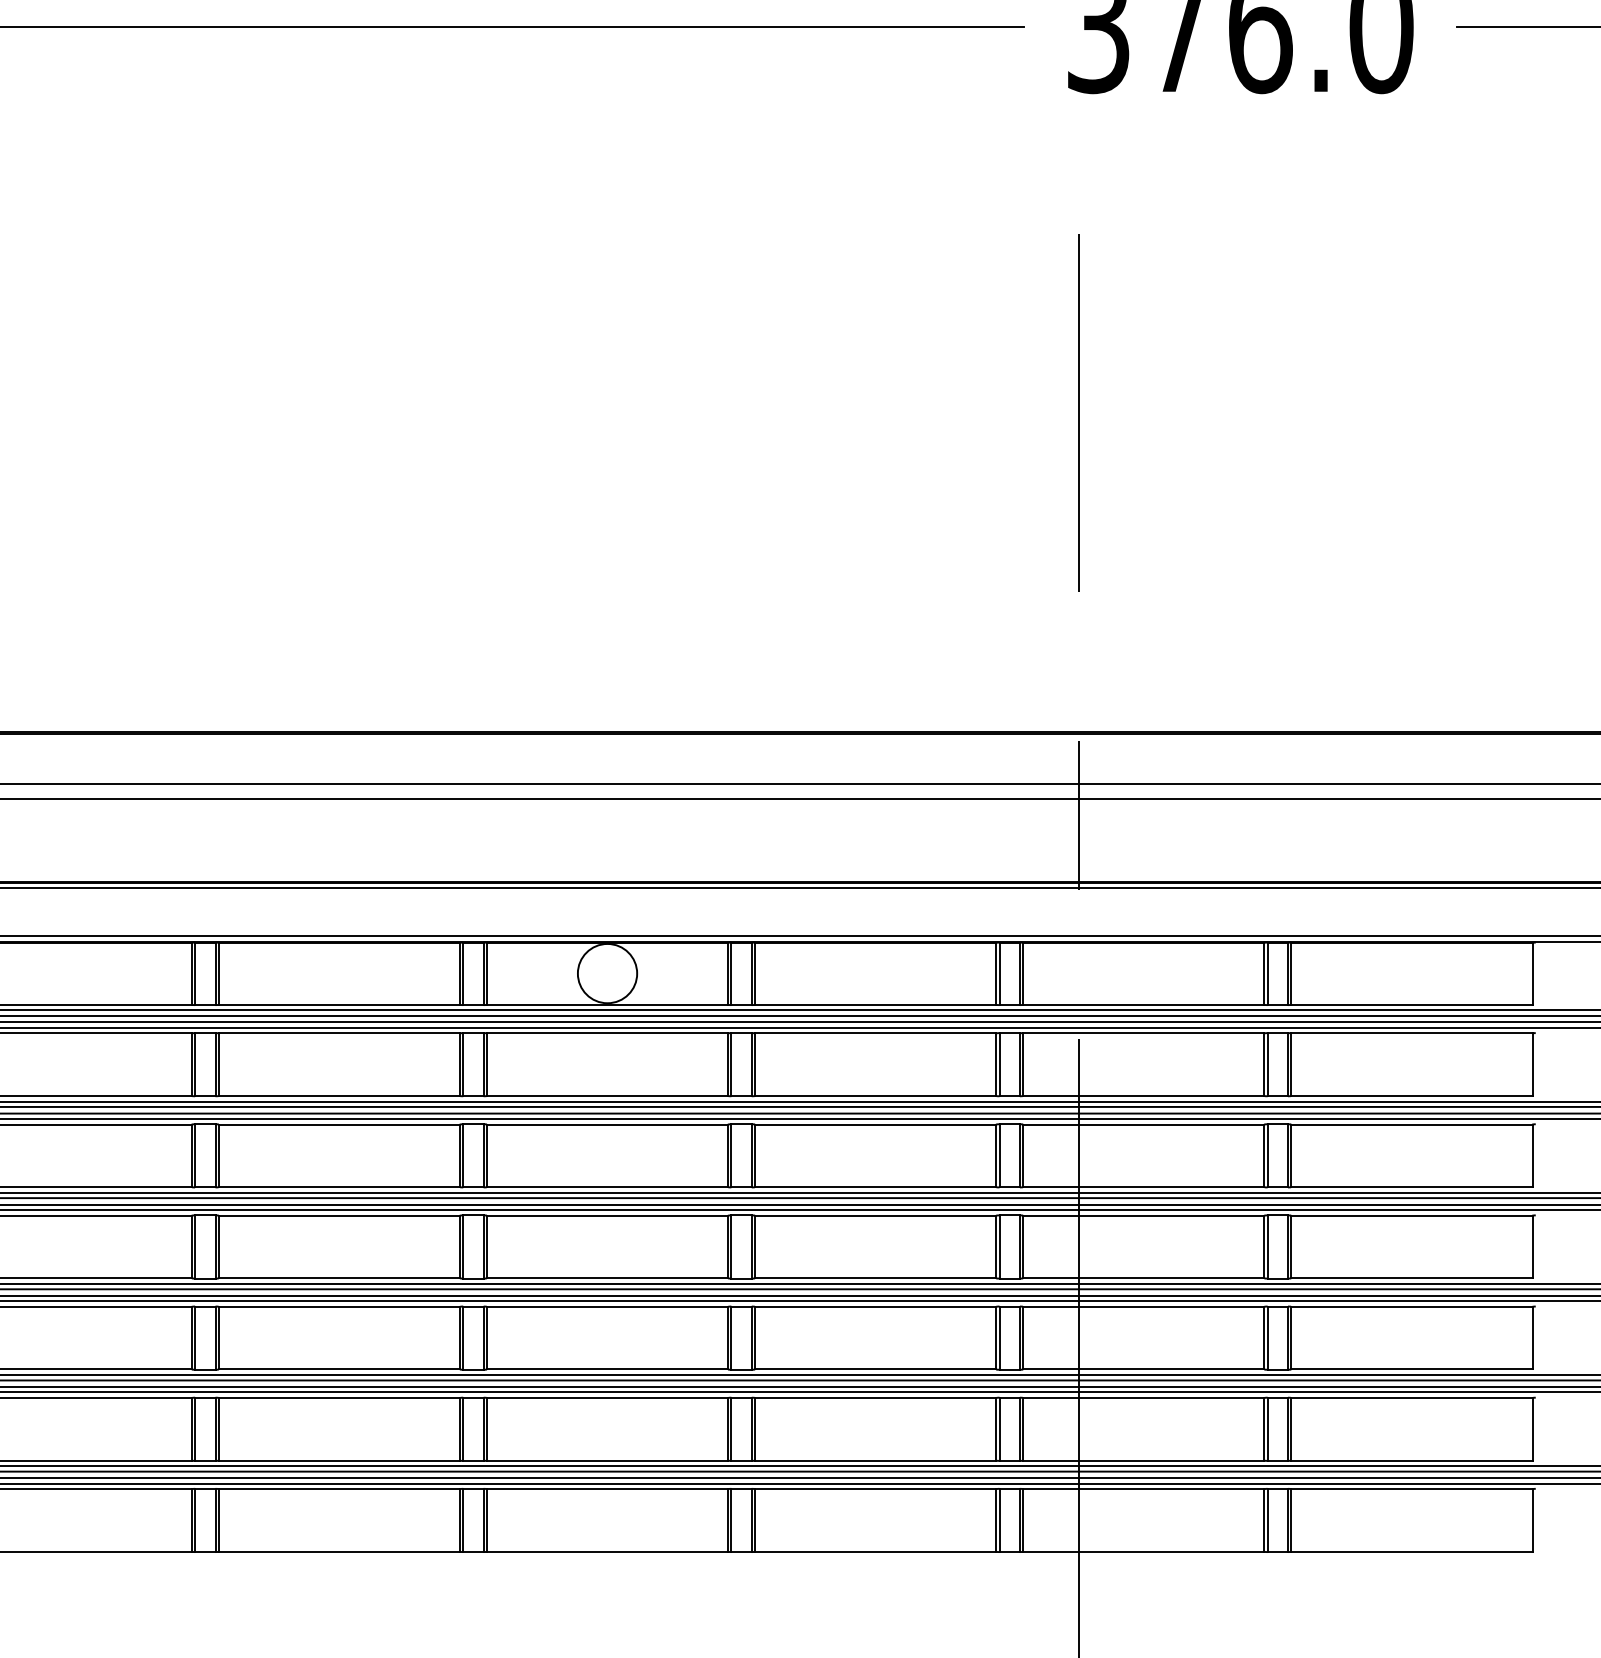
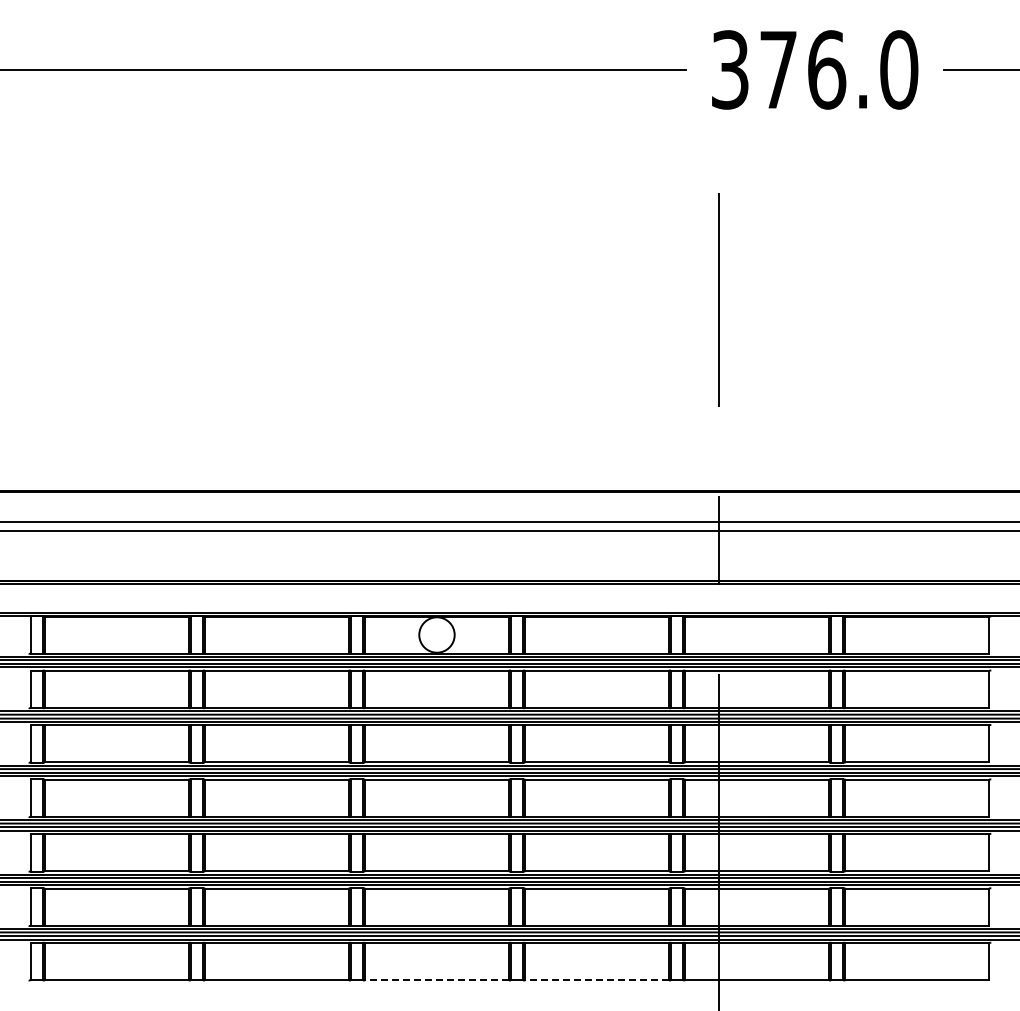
line: (606, 1552) -> (436, 980), solid -> dashed
line: (874, 1552) -> (596, 980), solid -> dashed

